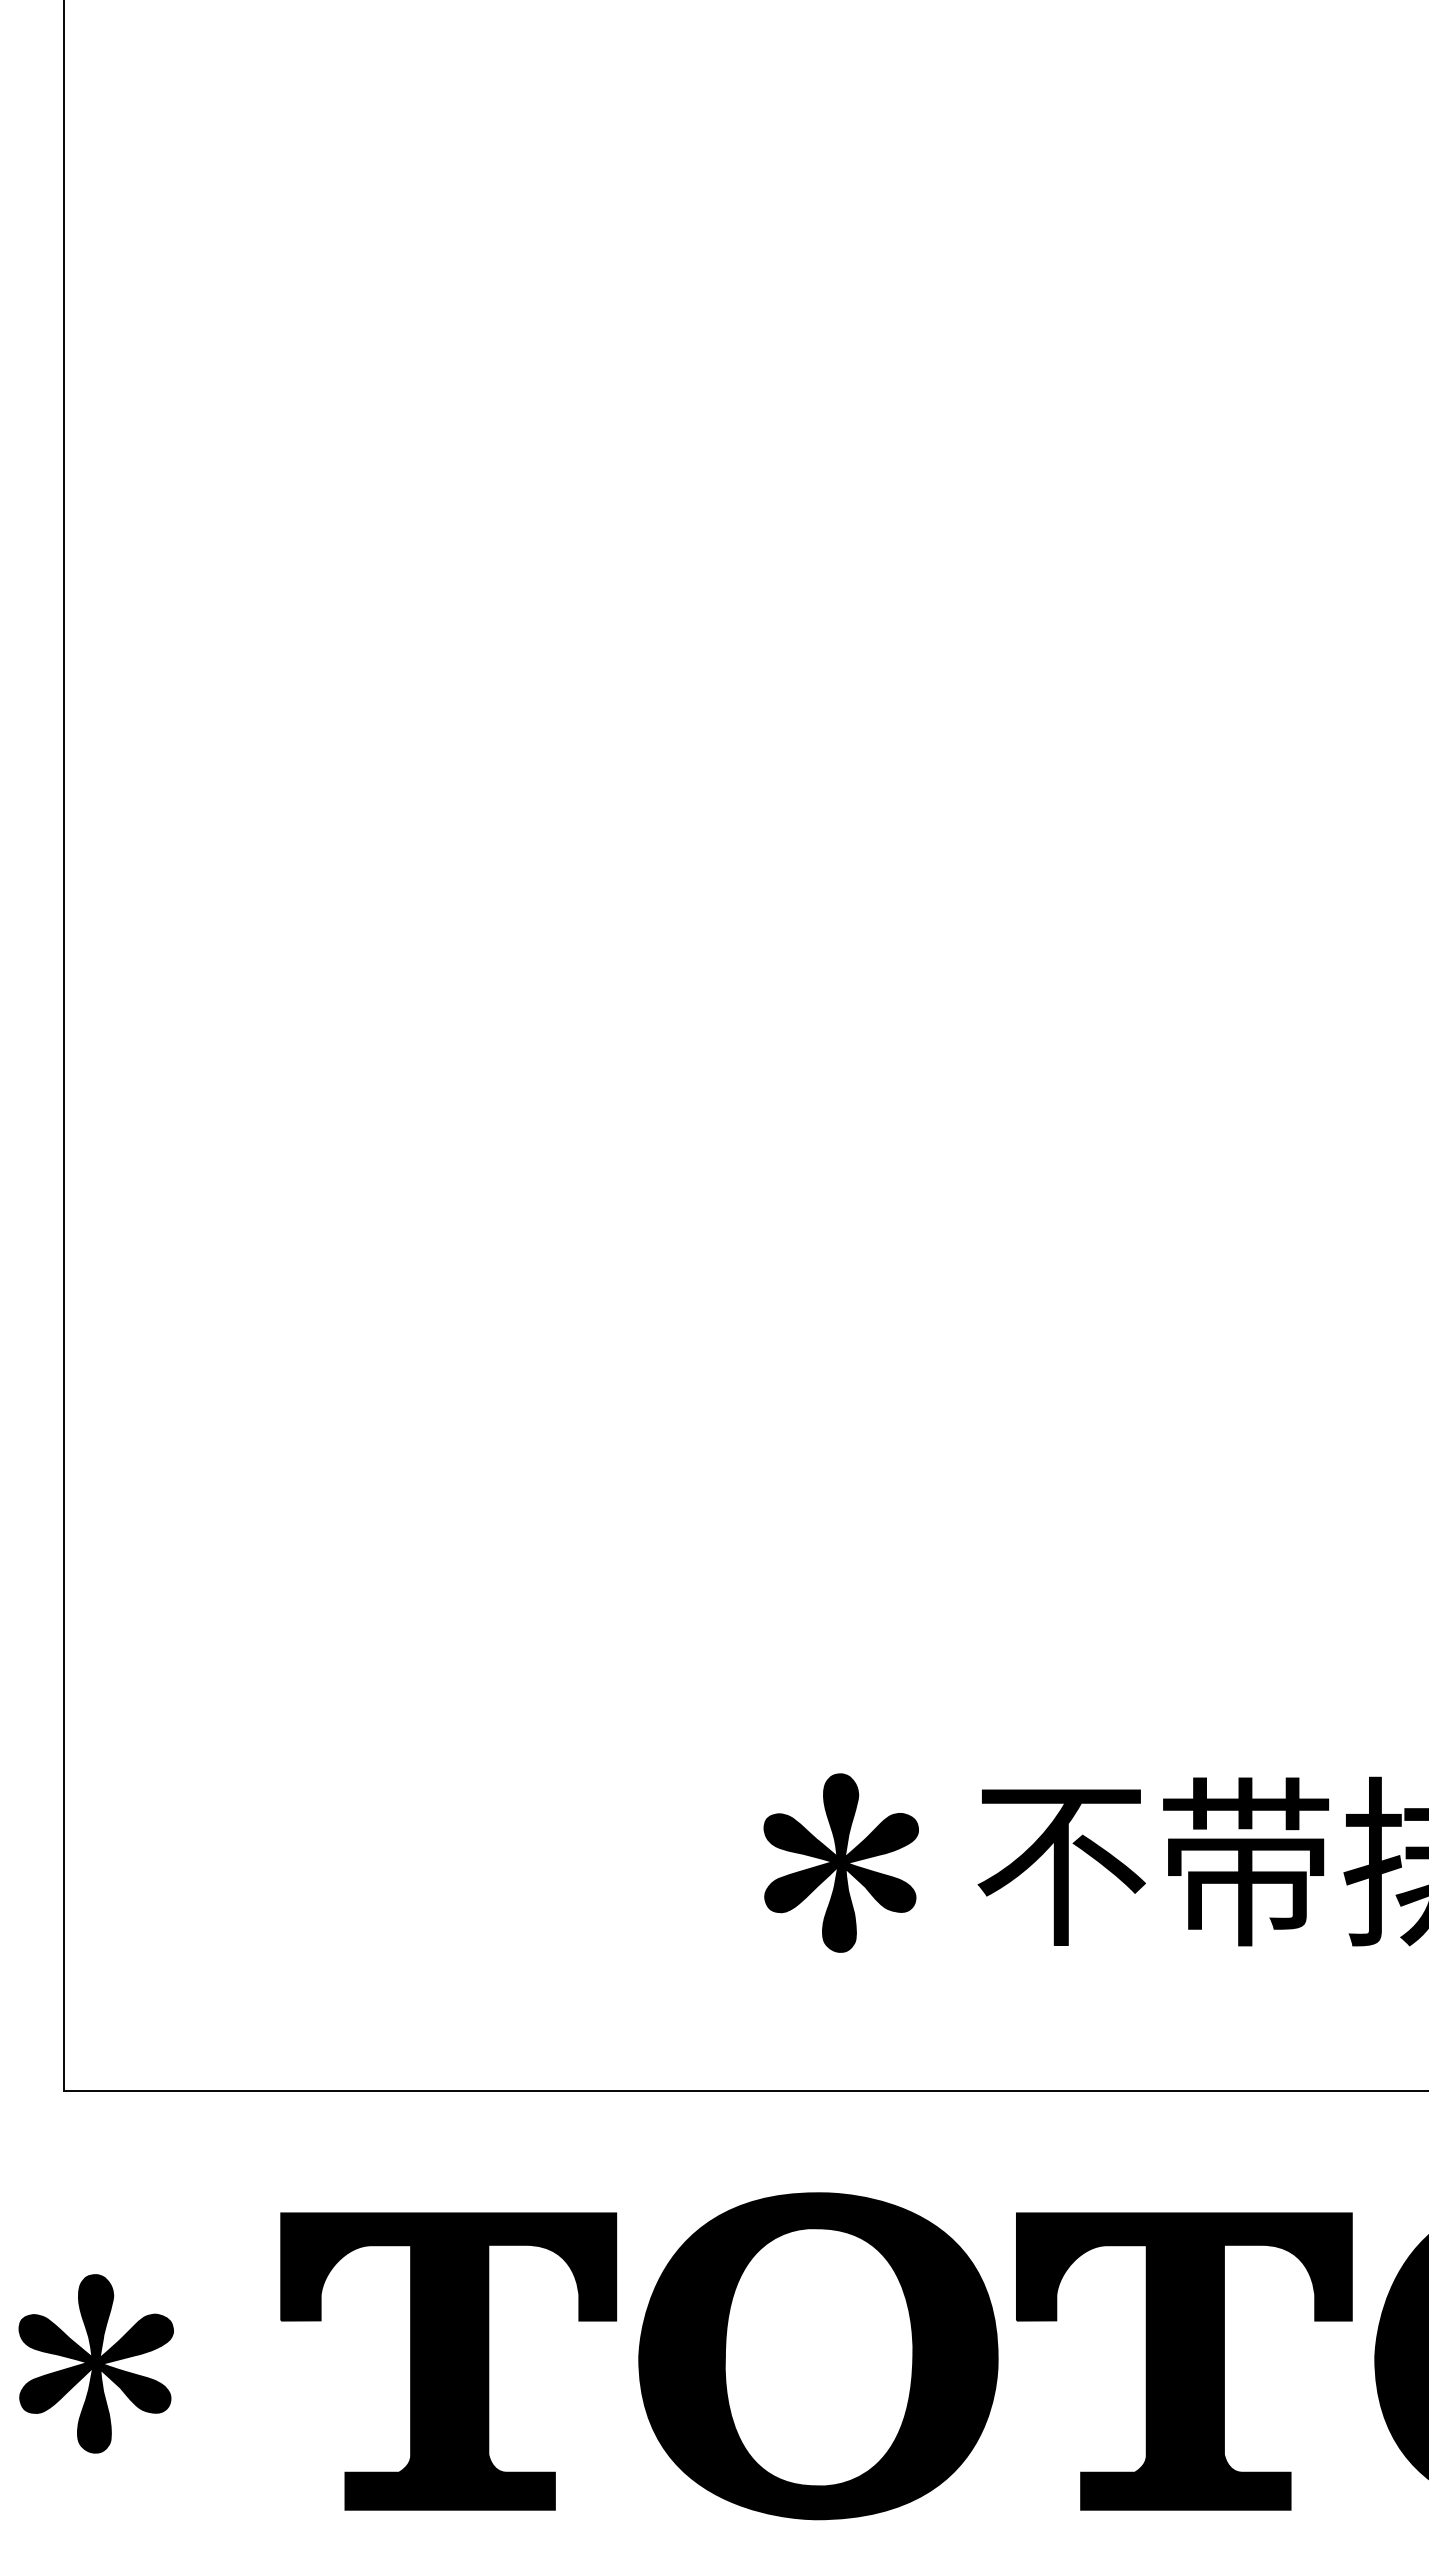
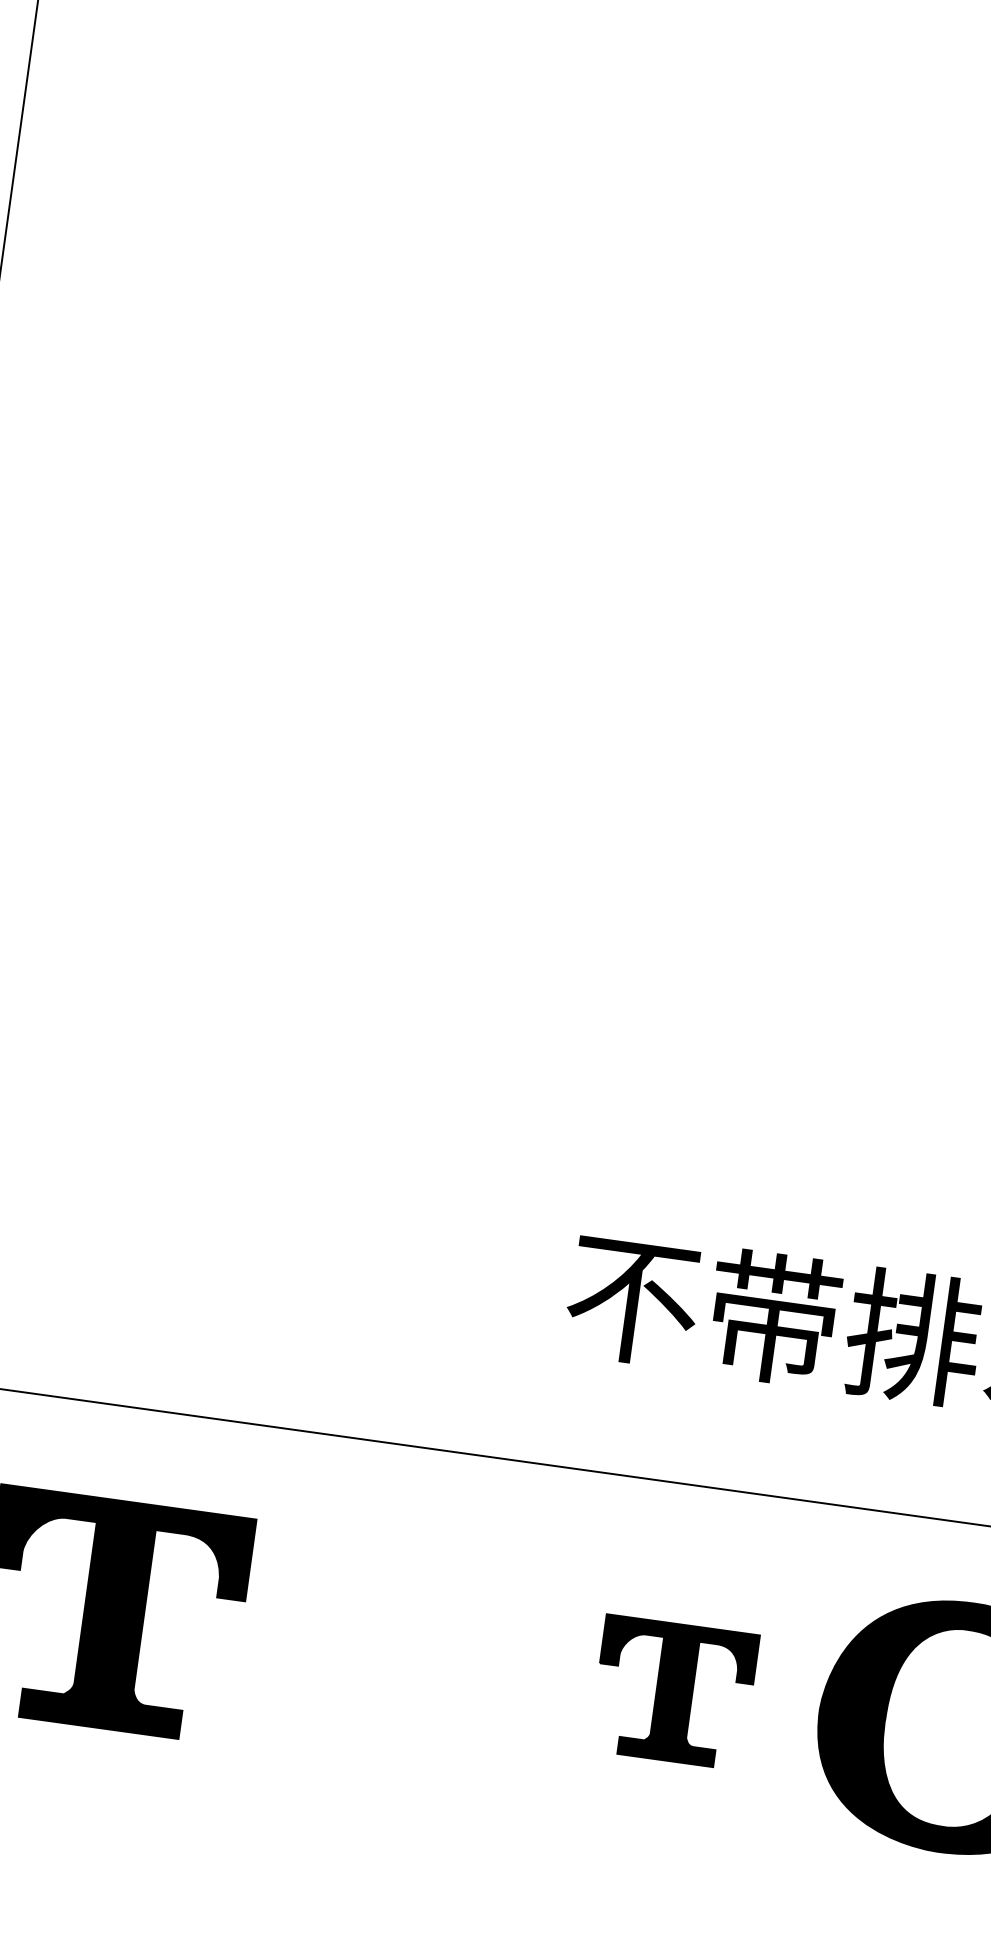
part: (840, 1862) -> (464, 1275), removed
part: (818, 2356) -> (395, 1650), removed
part: (1184, 2361) -> (674, 1692), size x0.6

